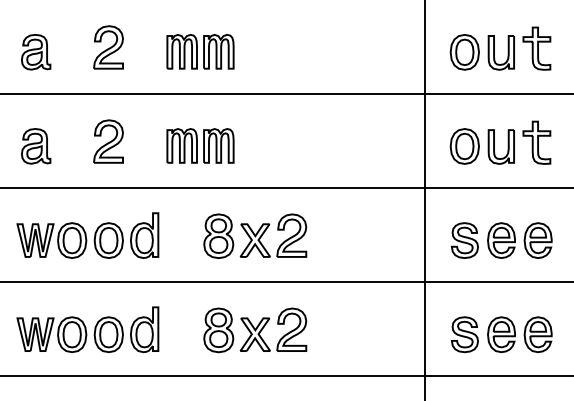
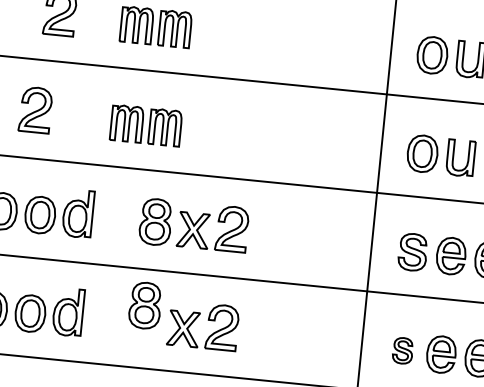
part: (108, 141) -> (35, 109), moved
part: (218, 330) -> (145, 305), moved
part: (464, 334) -> (402, 350), size x0.7

